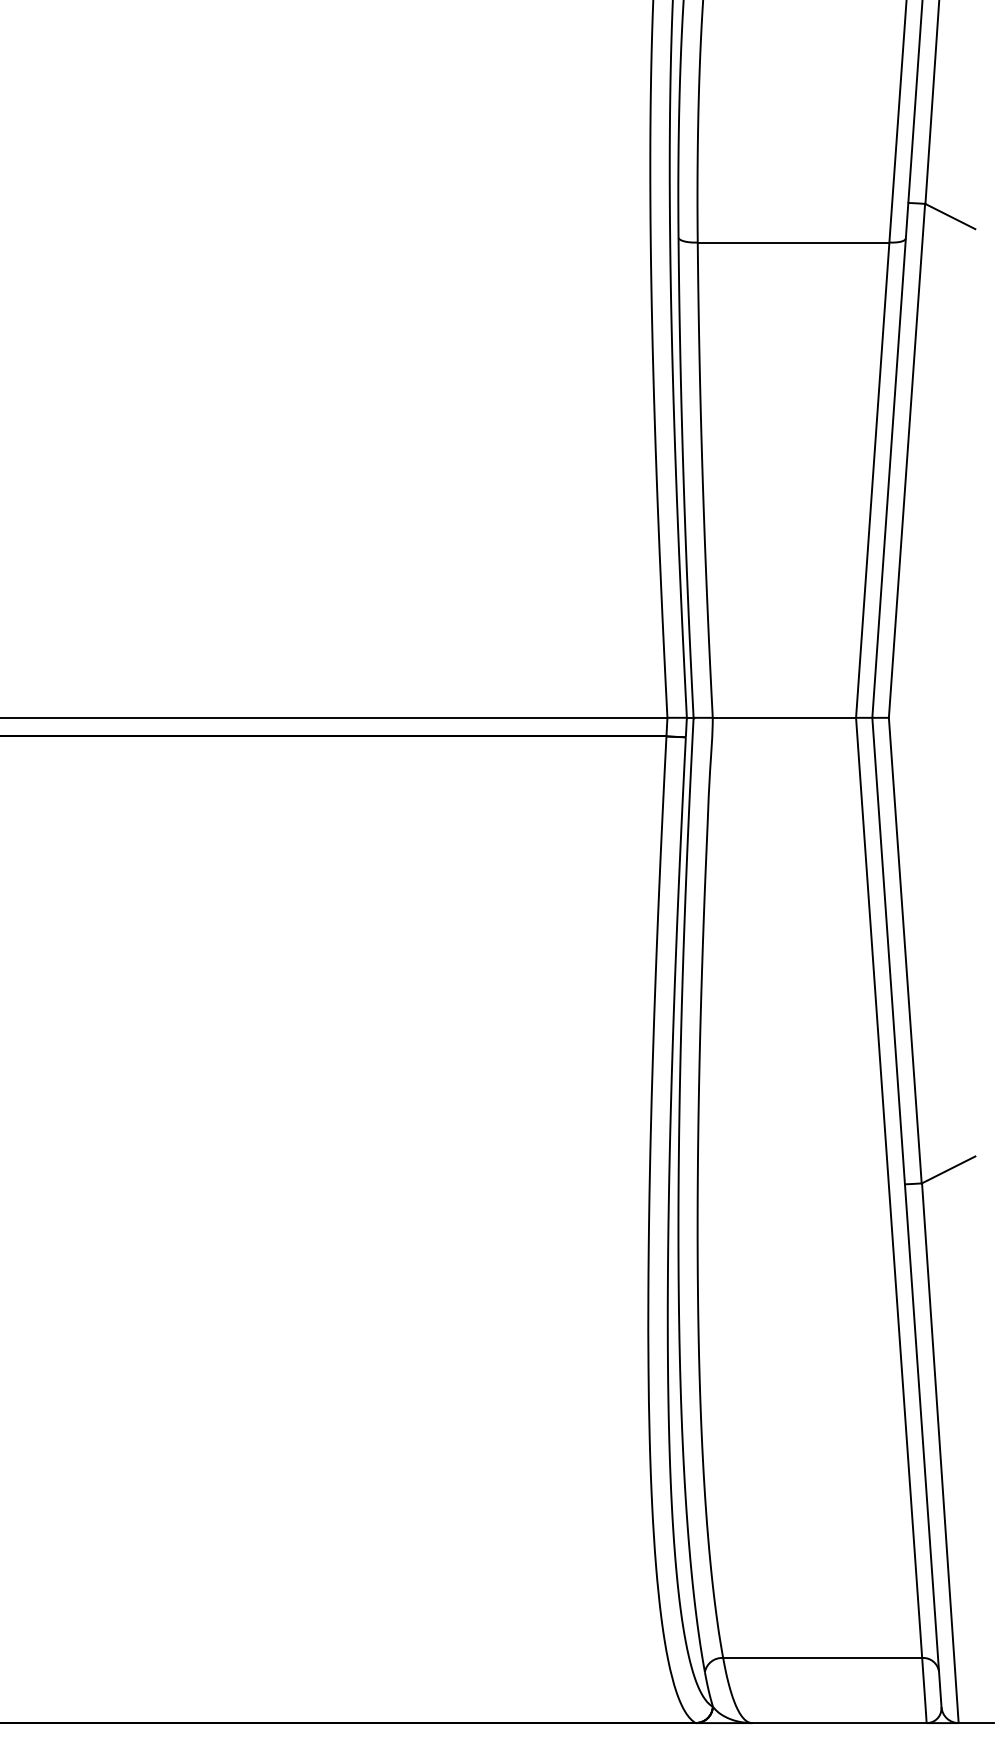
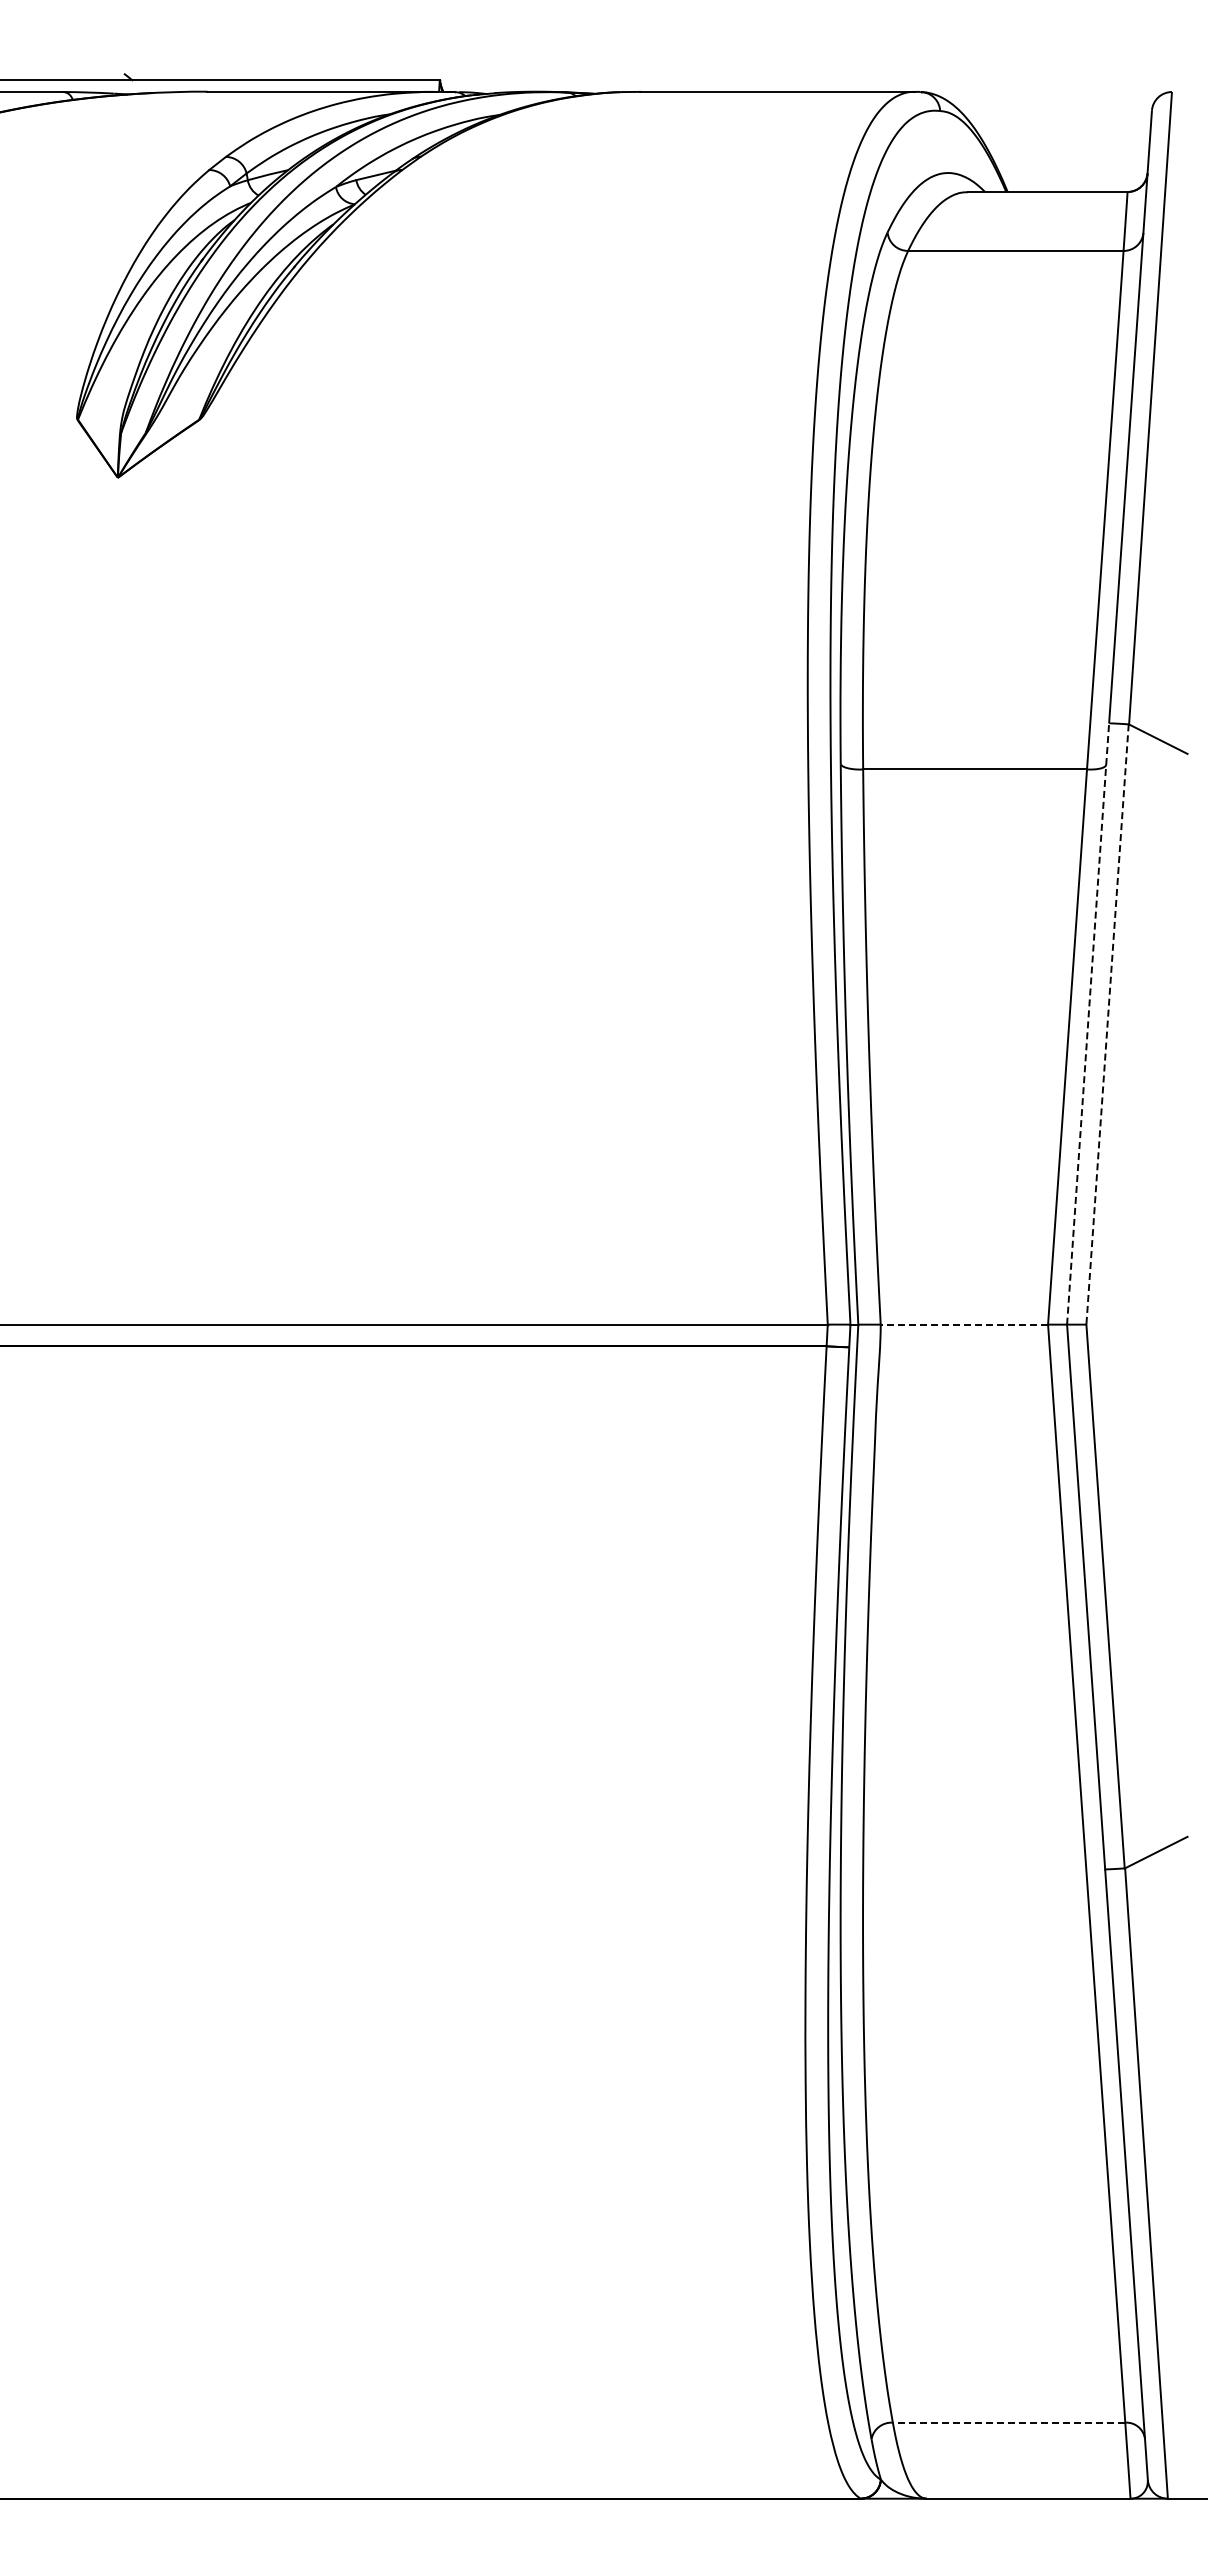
line: (890, 460) -> (1088, 1023), solid -> dashed
line: (906, 460) -> (1107, 1024), solid -> dashed
line: (784, 717) -> (964, 1324), solid -> dashed
line: (822, 1657) -> (1008, 2422), solid -> dashed

